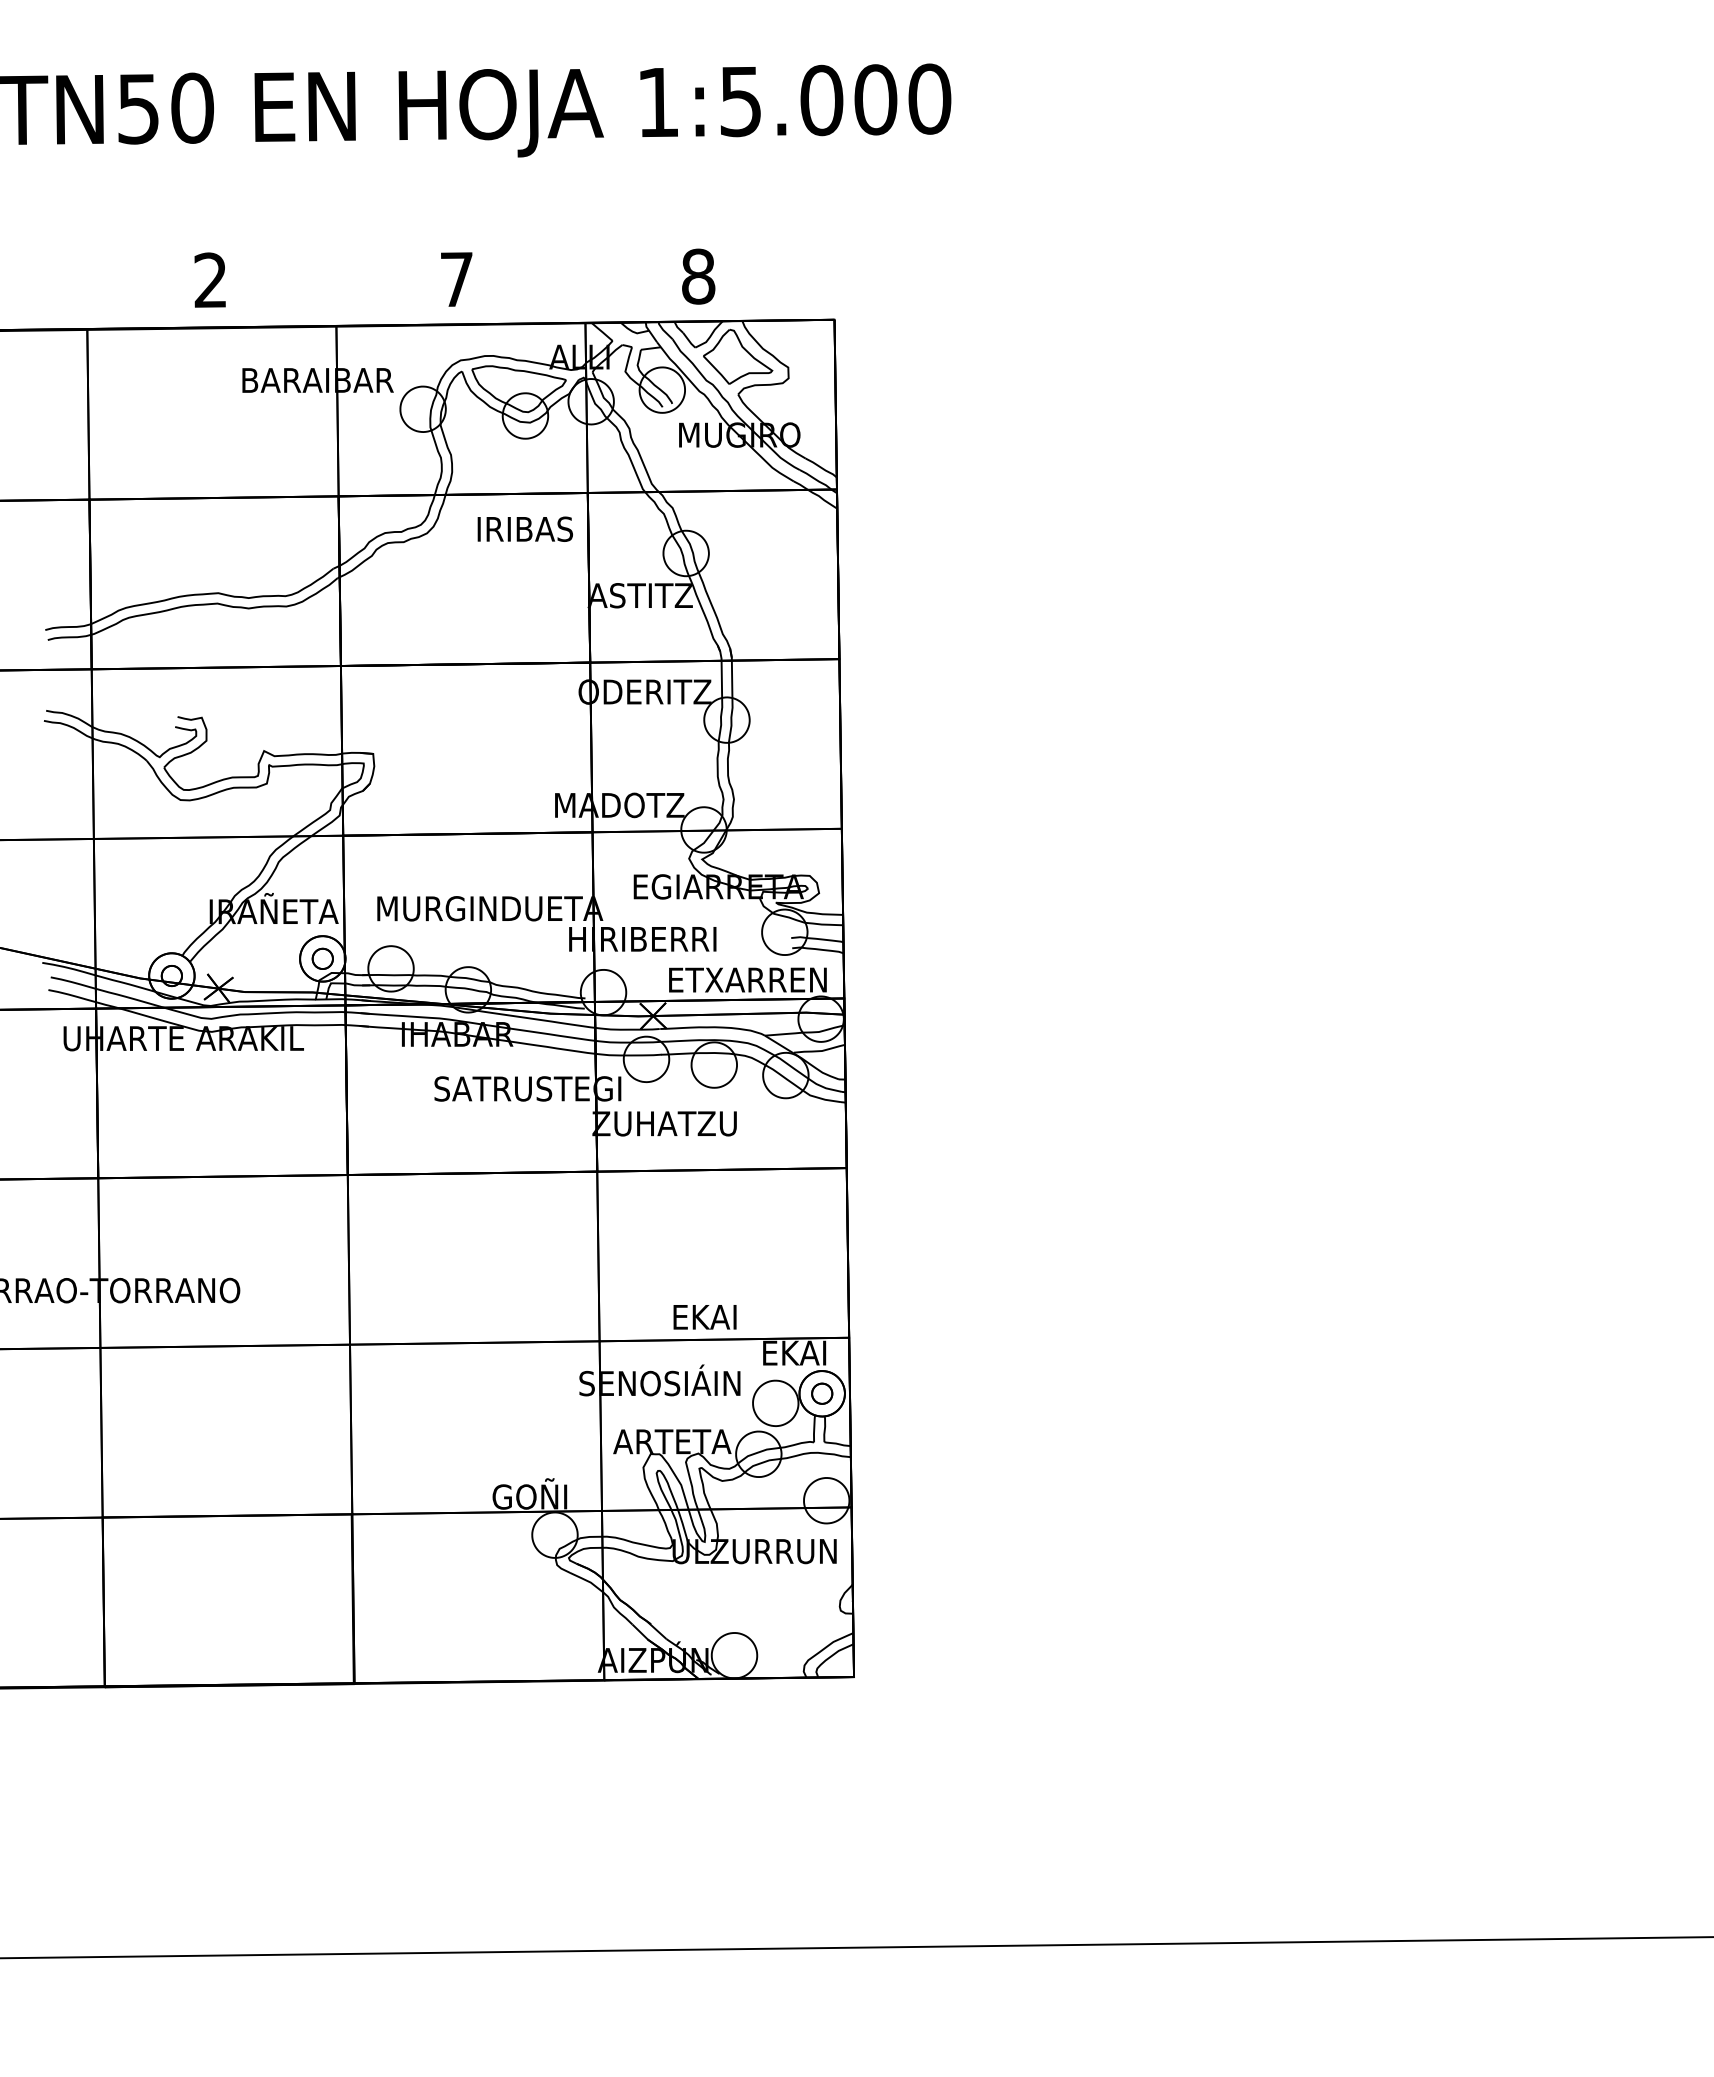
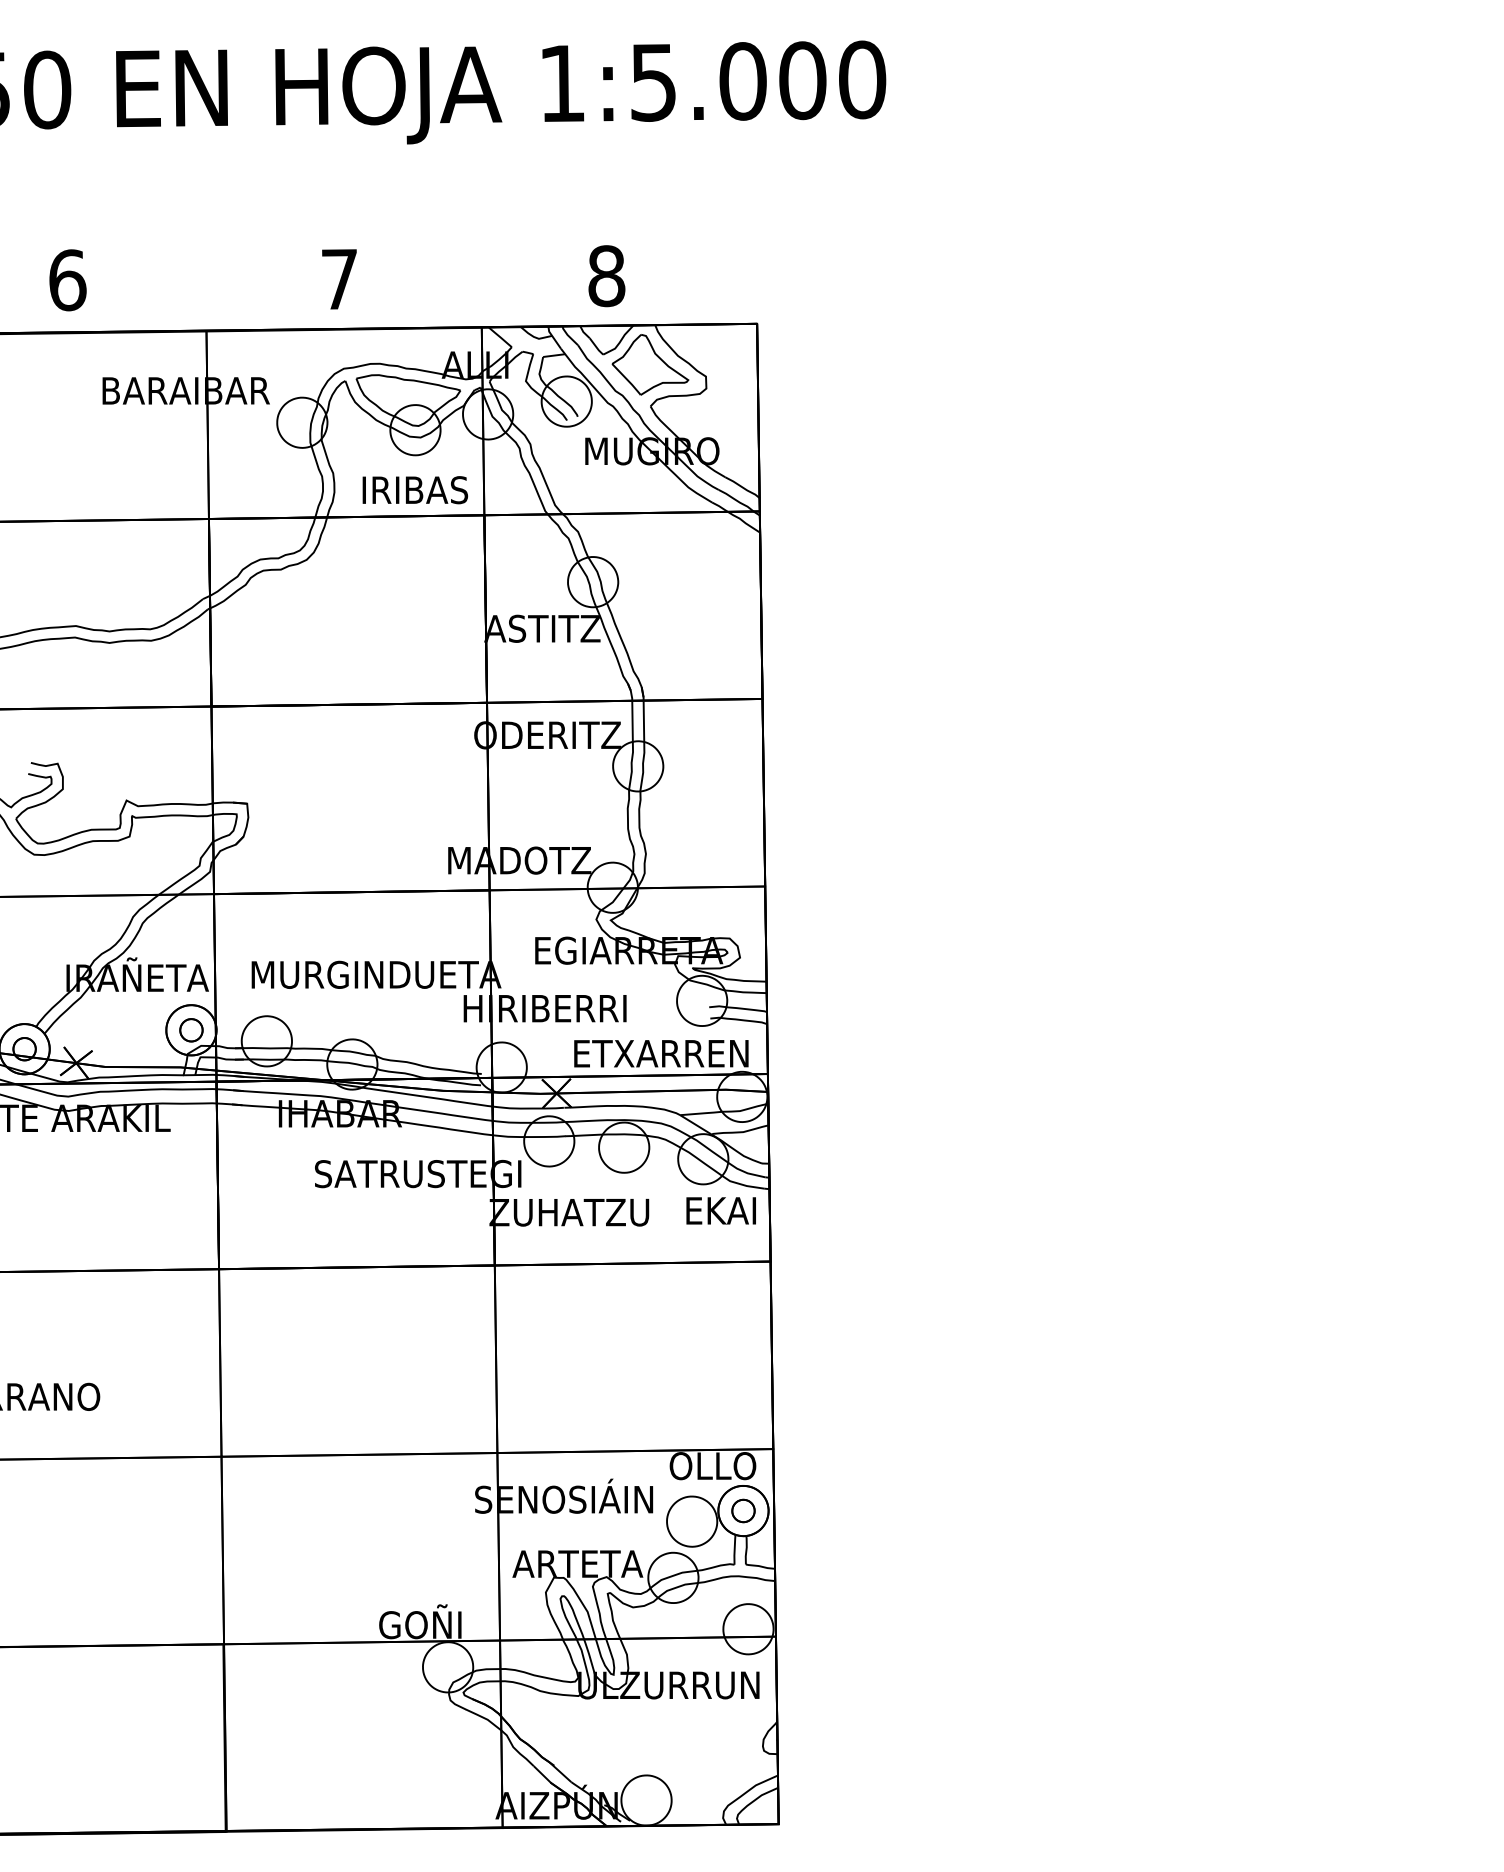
text: (210, 280) -> (67, 280), 2 -> 6
text: (524, 528) -> (414, 489), moved
text: (704, 1317) -> (720, 1211), moved
text: (794, 1352) -> (712, 1465), EKAI -> OLLO

